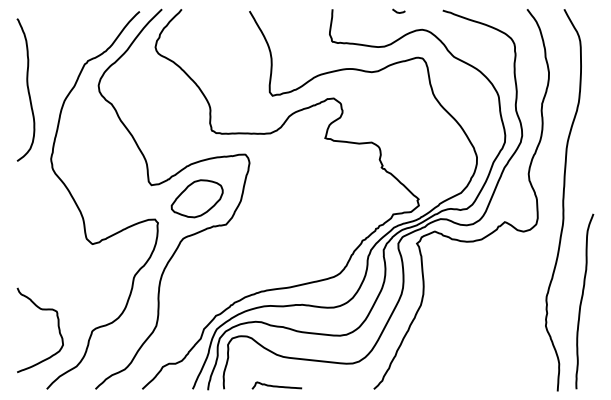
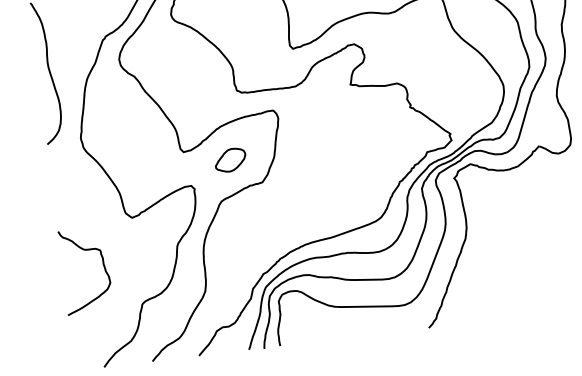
part: (196, 198) -> (229, 159), size x0.6
curve: (57, 326) -> (102, 265), moved
curve: (276, 385) -> (331, 336), removed

